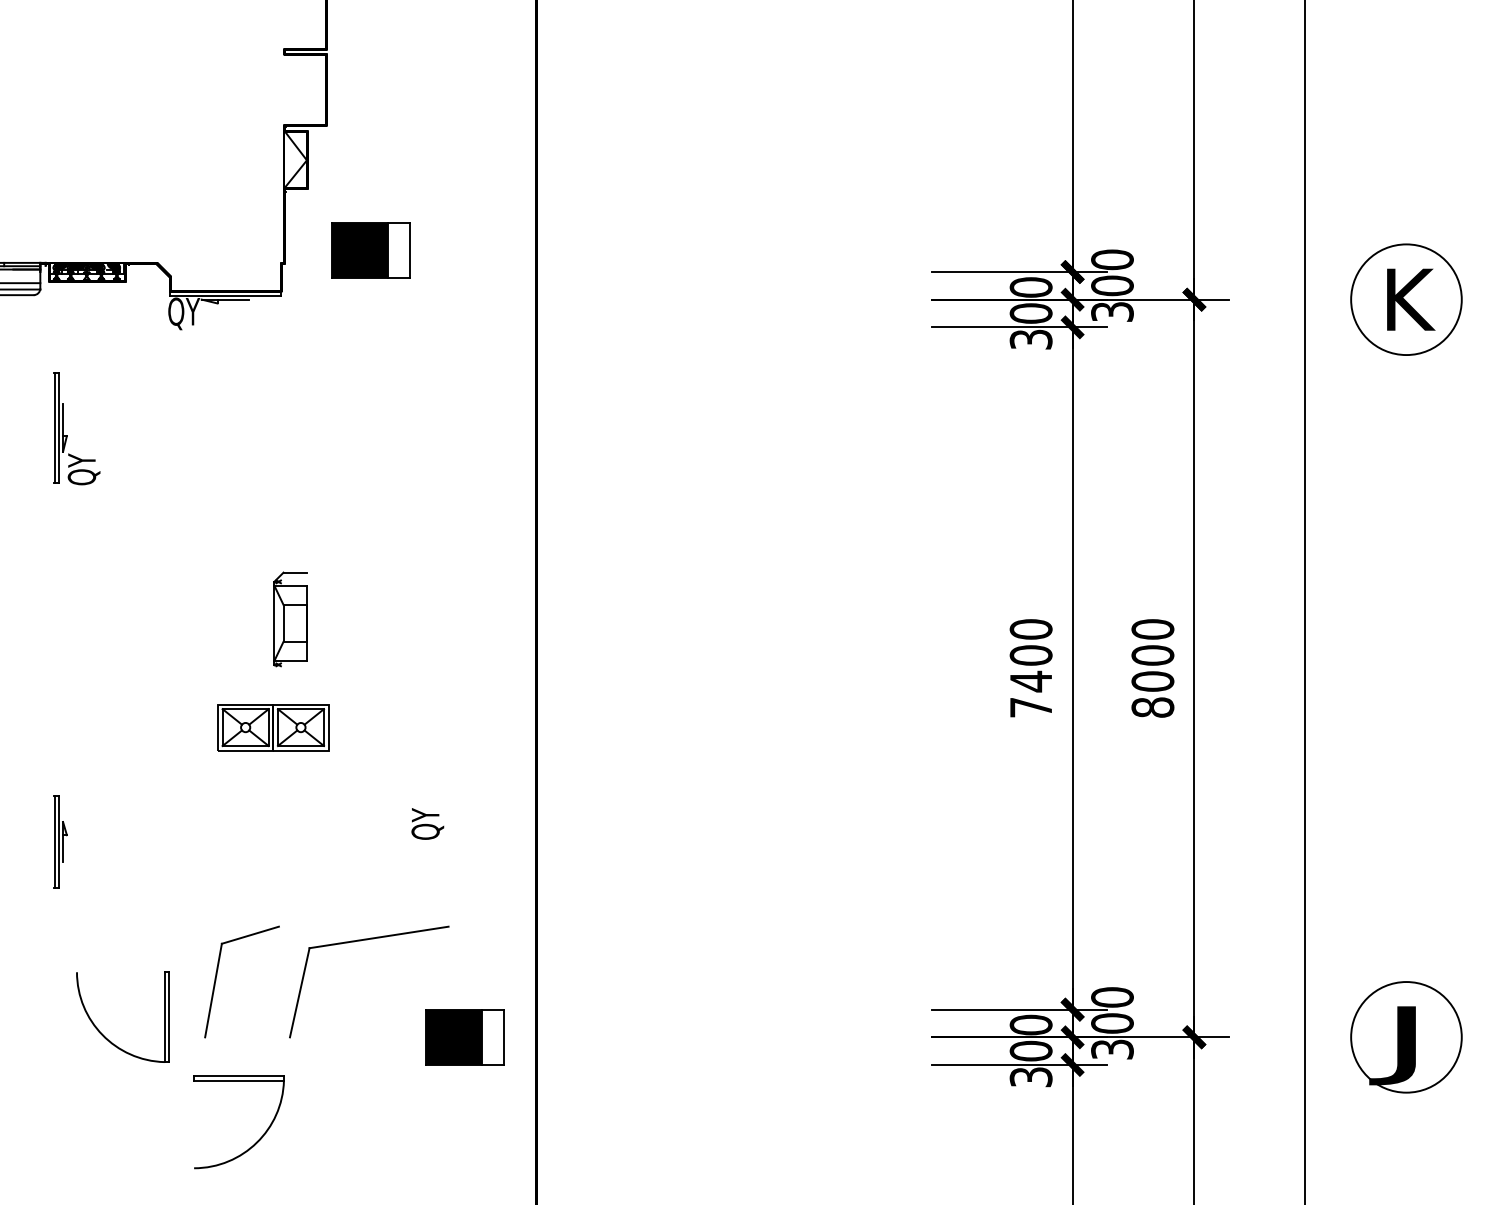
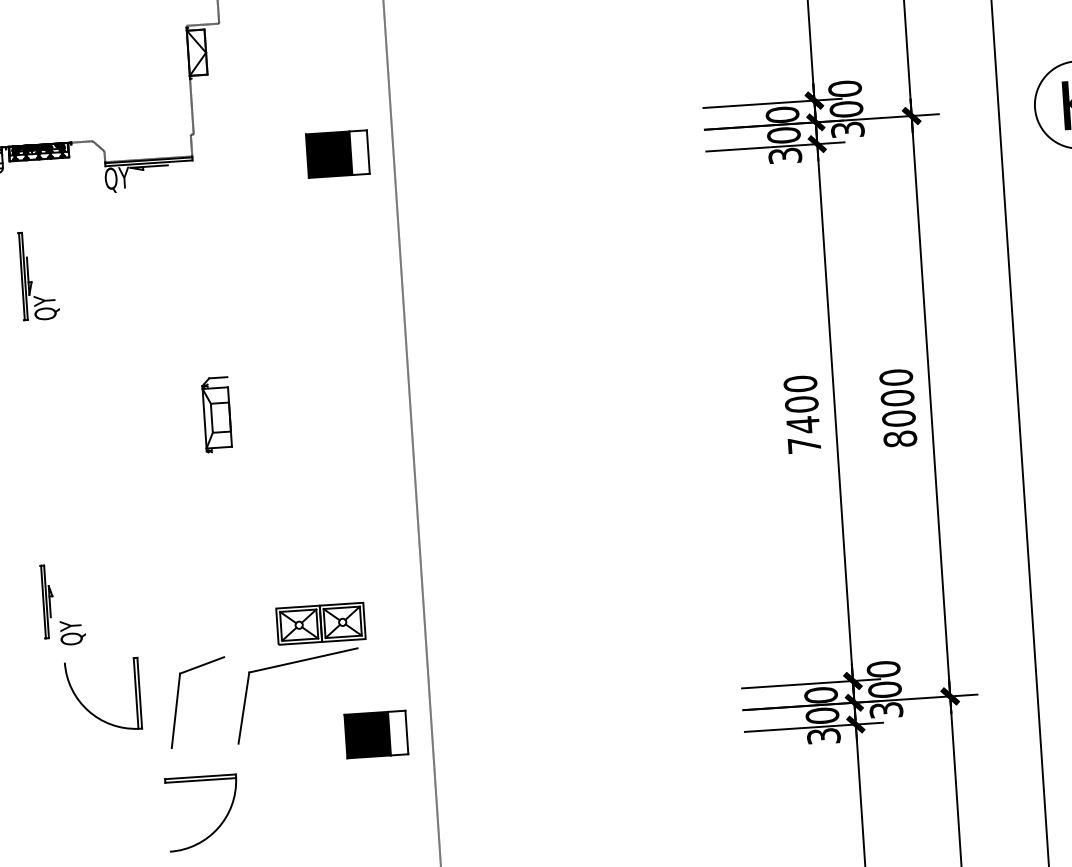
part: (370, 250) -> (337, 153), moved
part: (273, 727) -> (321, 623), moved
text: (427, 823) -> (72, 632), moved
part: (103, 1034) -> (88, 710), moved

